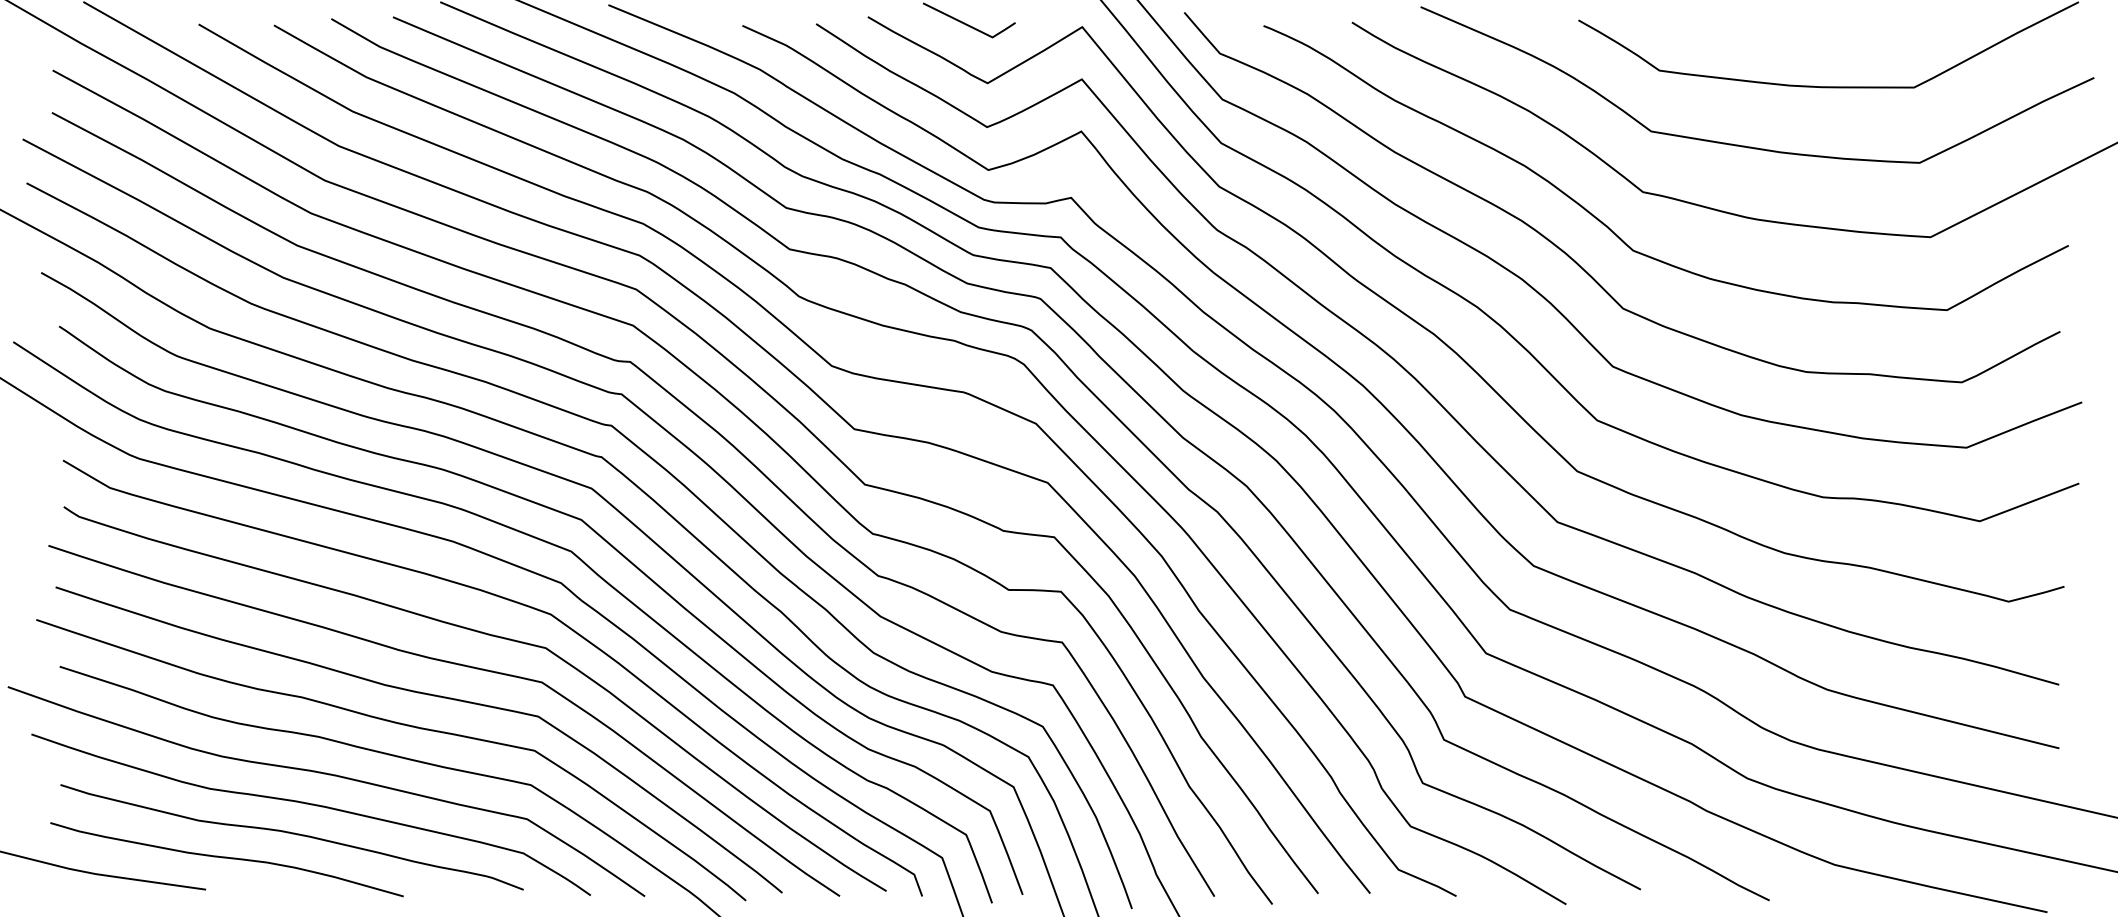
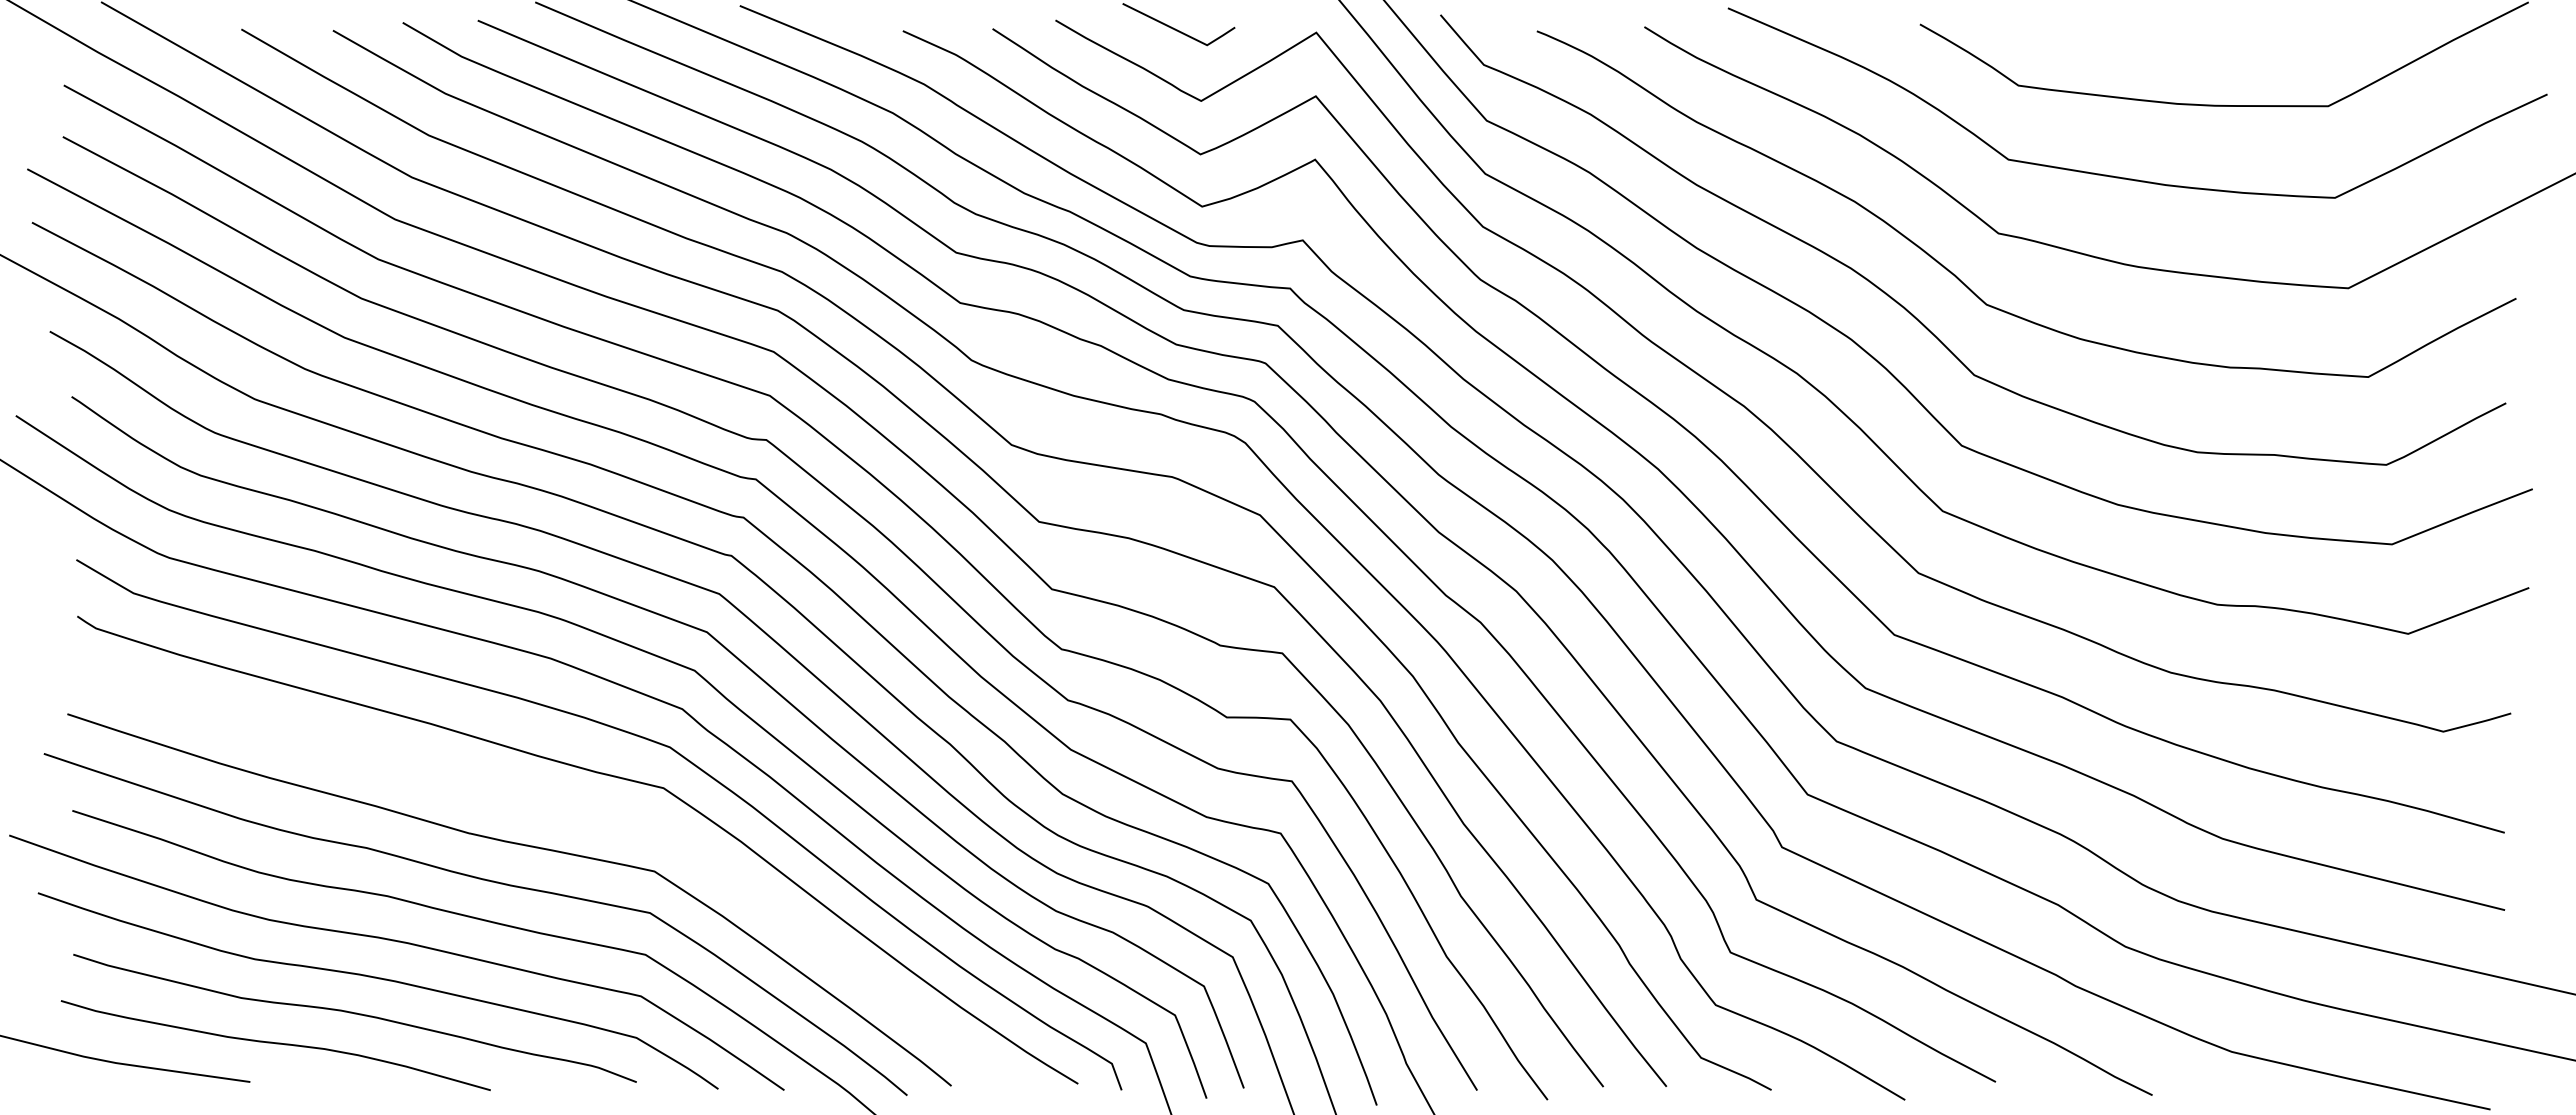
curve: (456, 664) -> (554, 808), removed

